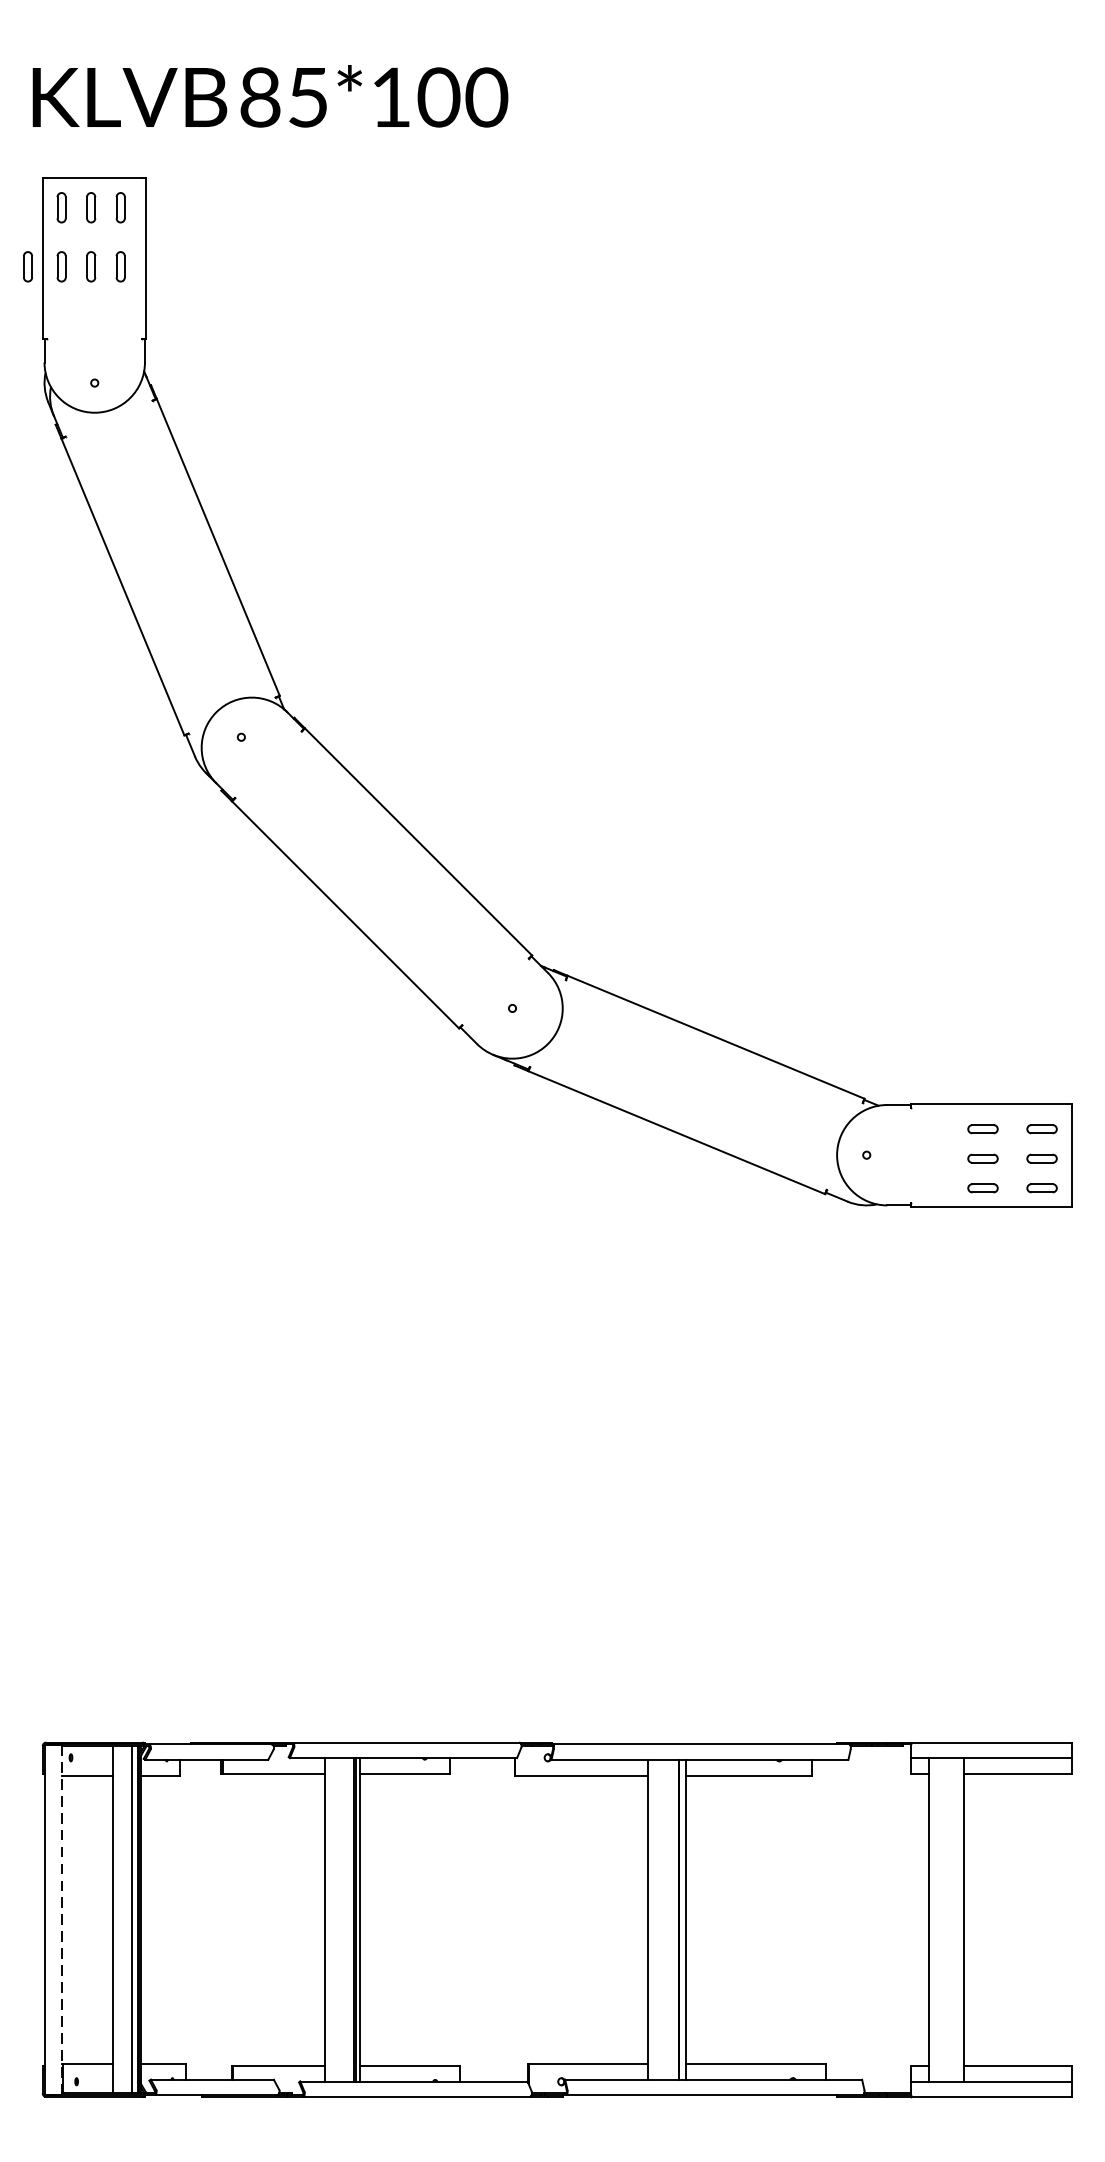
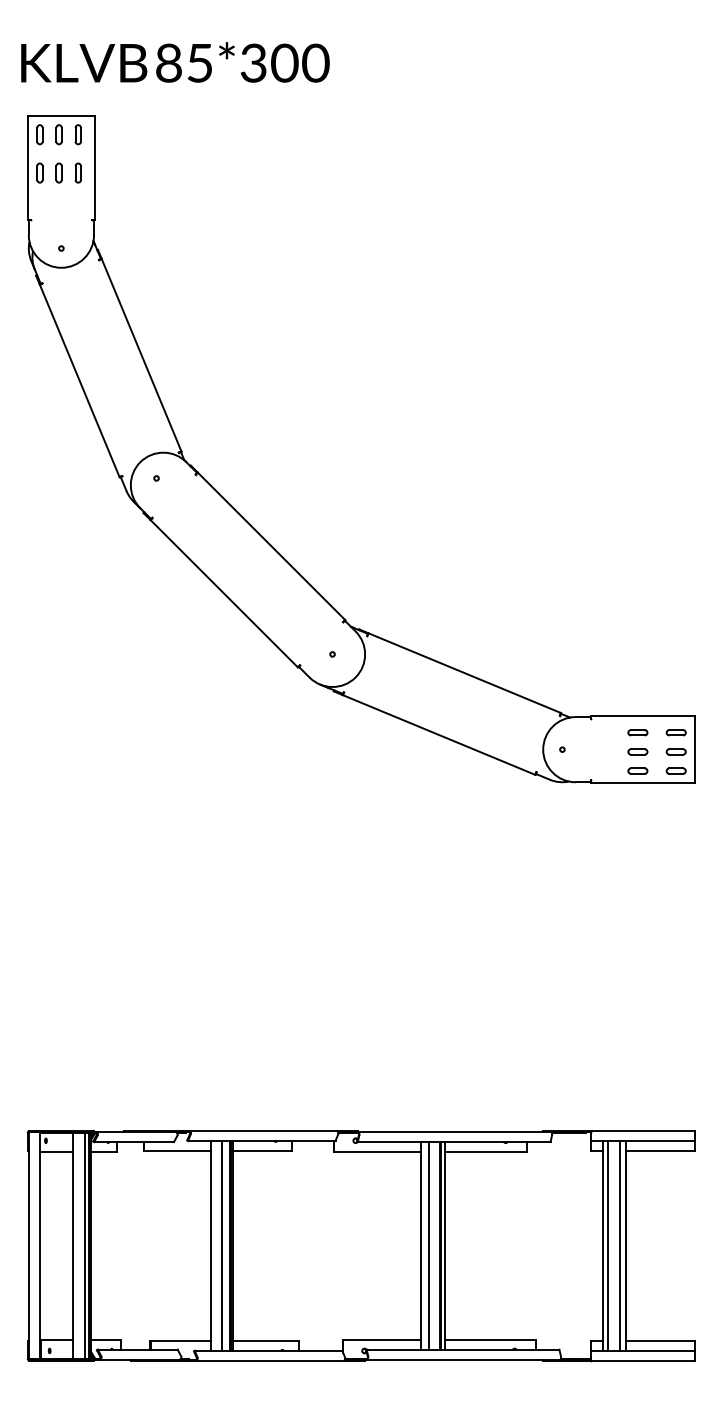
text: (390, 96) -> (253, 62), 85*100 -> 85*300
part: (27, 265) -> (17, 172), removed
line: (341, 1919) -> (221, 1245), added
line: (661, 1919) -> (429, 1245), added
line: (937, 1919) -> (608, 1245), added
line: (956, 1919) -> (620, 1245), added
line: (62, 1920) -> (40, 1246), dashed -> solid

